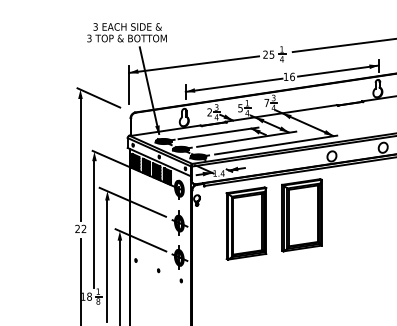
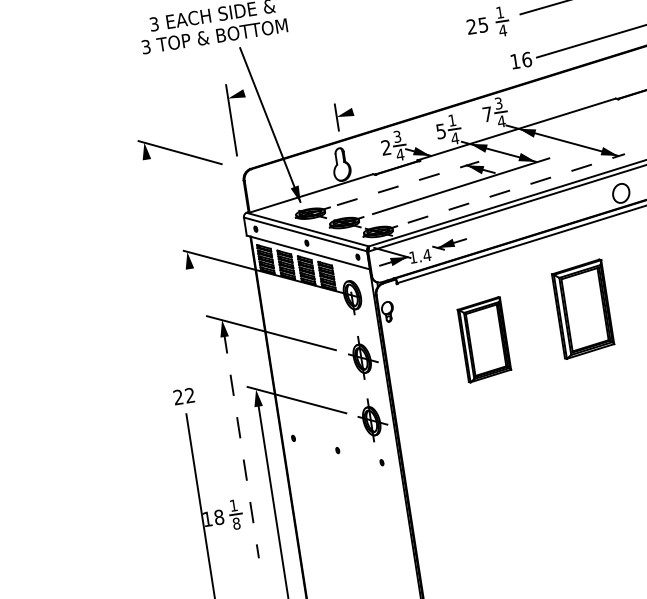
line: (194, 64) -> (344, 64), removed
line: (233, 84) -> (421, 90), removed
line: (219, 133) -> (409, 183), solid -> dashed
line: (276, 145) -> (517, 189), solid -> dashed
line: (80, 158) -> (163, 268), removed
part: (301, 215) -> (582, 309), size x0.7
line: (94, 222) -> (207, 380), removed
part: (246, 223) -> (484, 339), size x0.6
line: (107, 260) -> (241, 446), solid -> dashed

